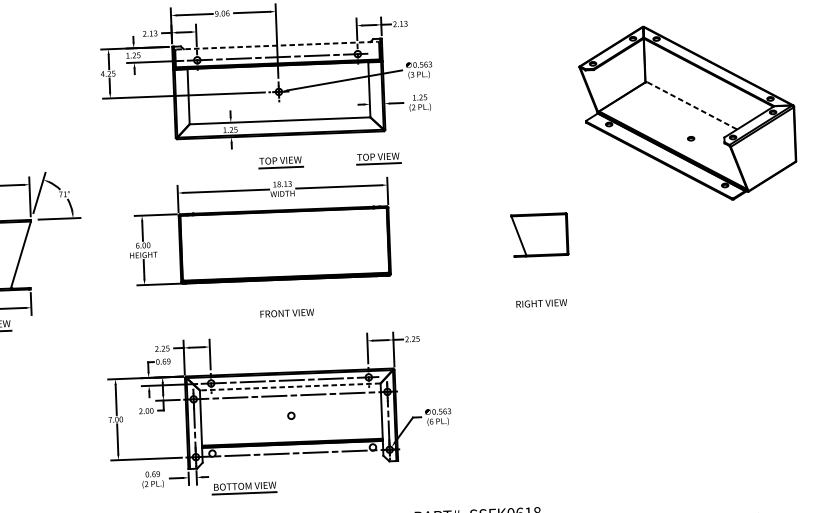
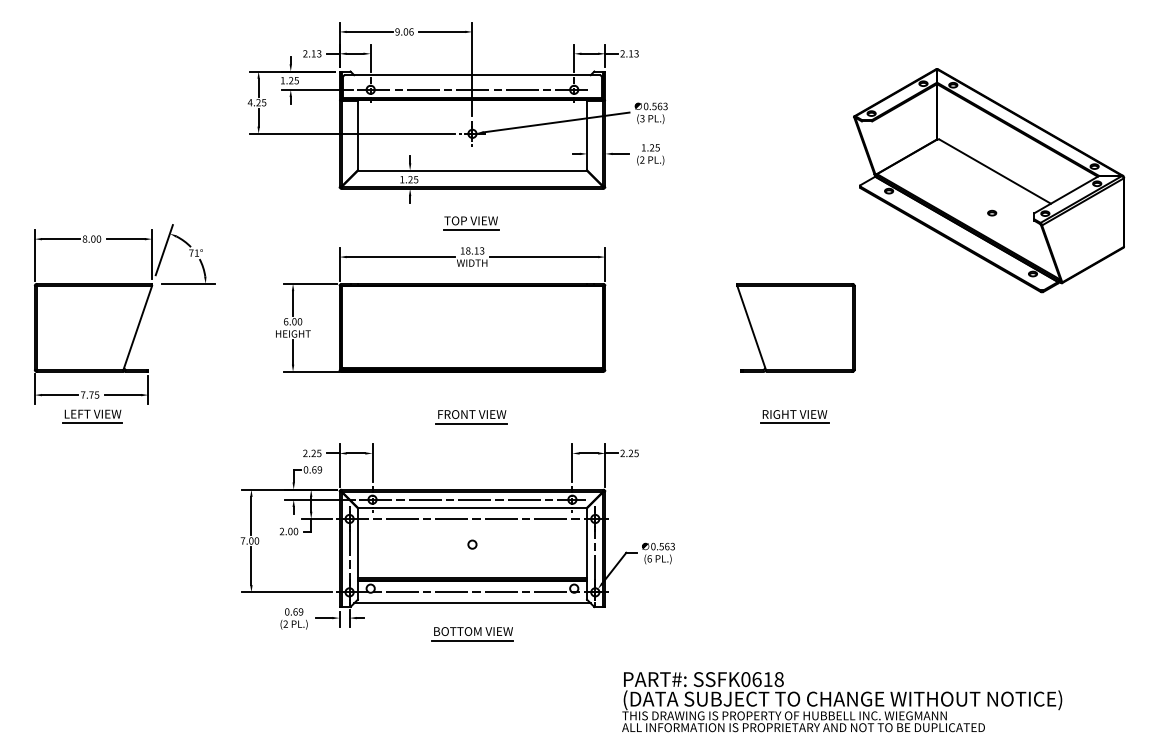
line: (277, 45) -> (472, 75), dashed -> solid
line: (692, 105) -> (995, 171), dashed -> solid
part: (378, 158) -> (595, 223), removed
part: (539, 234) -> (795, 327), size x1.67
line: (541, 310) -> (794, 423), added
line: (286, 320) -> (471, 423), added
line: (289, 387) -> (471, 508), dashed -> solid
line: (293, 462) -> (472, 603), added
part: (244, 488) -> (472, 634), moved

